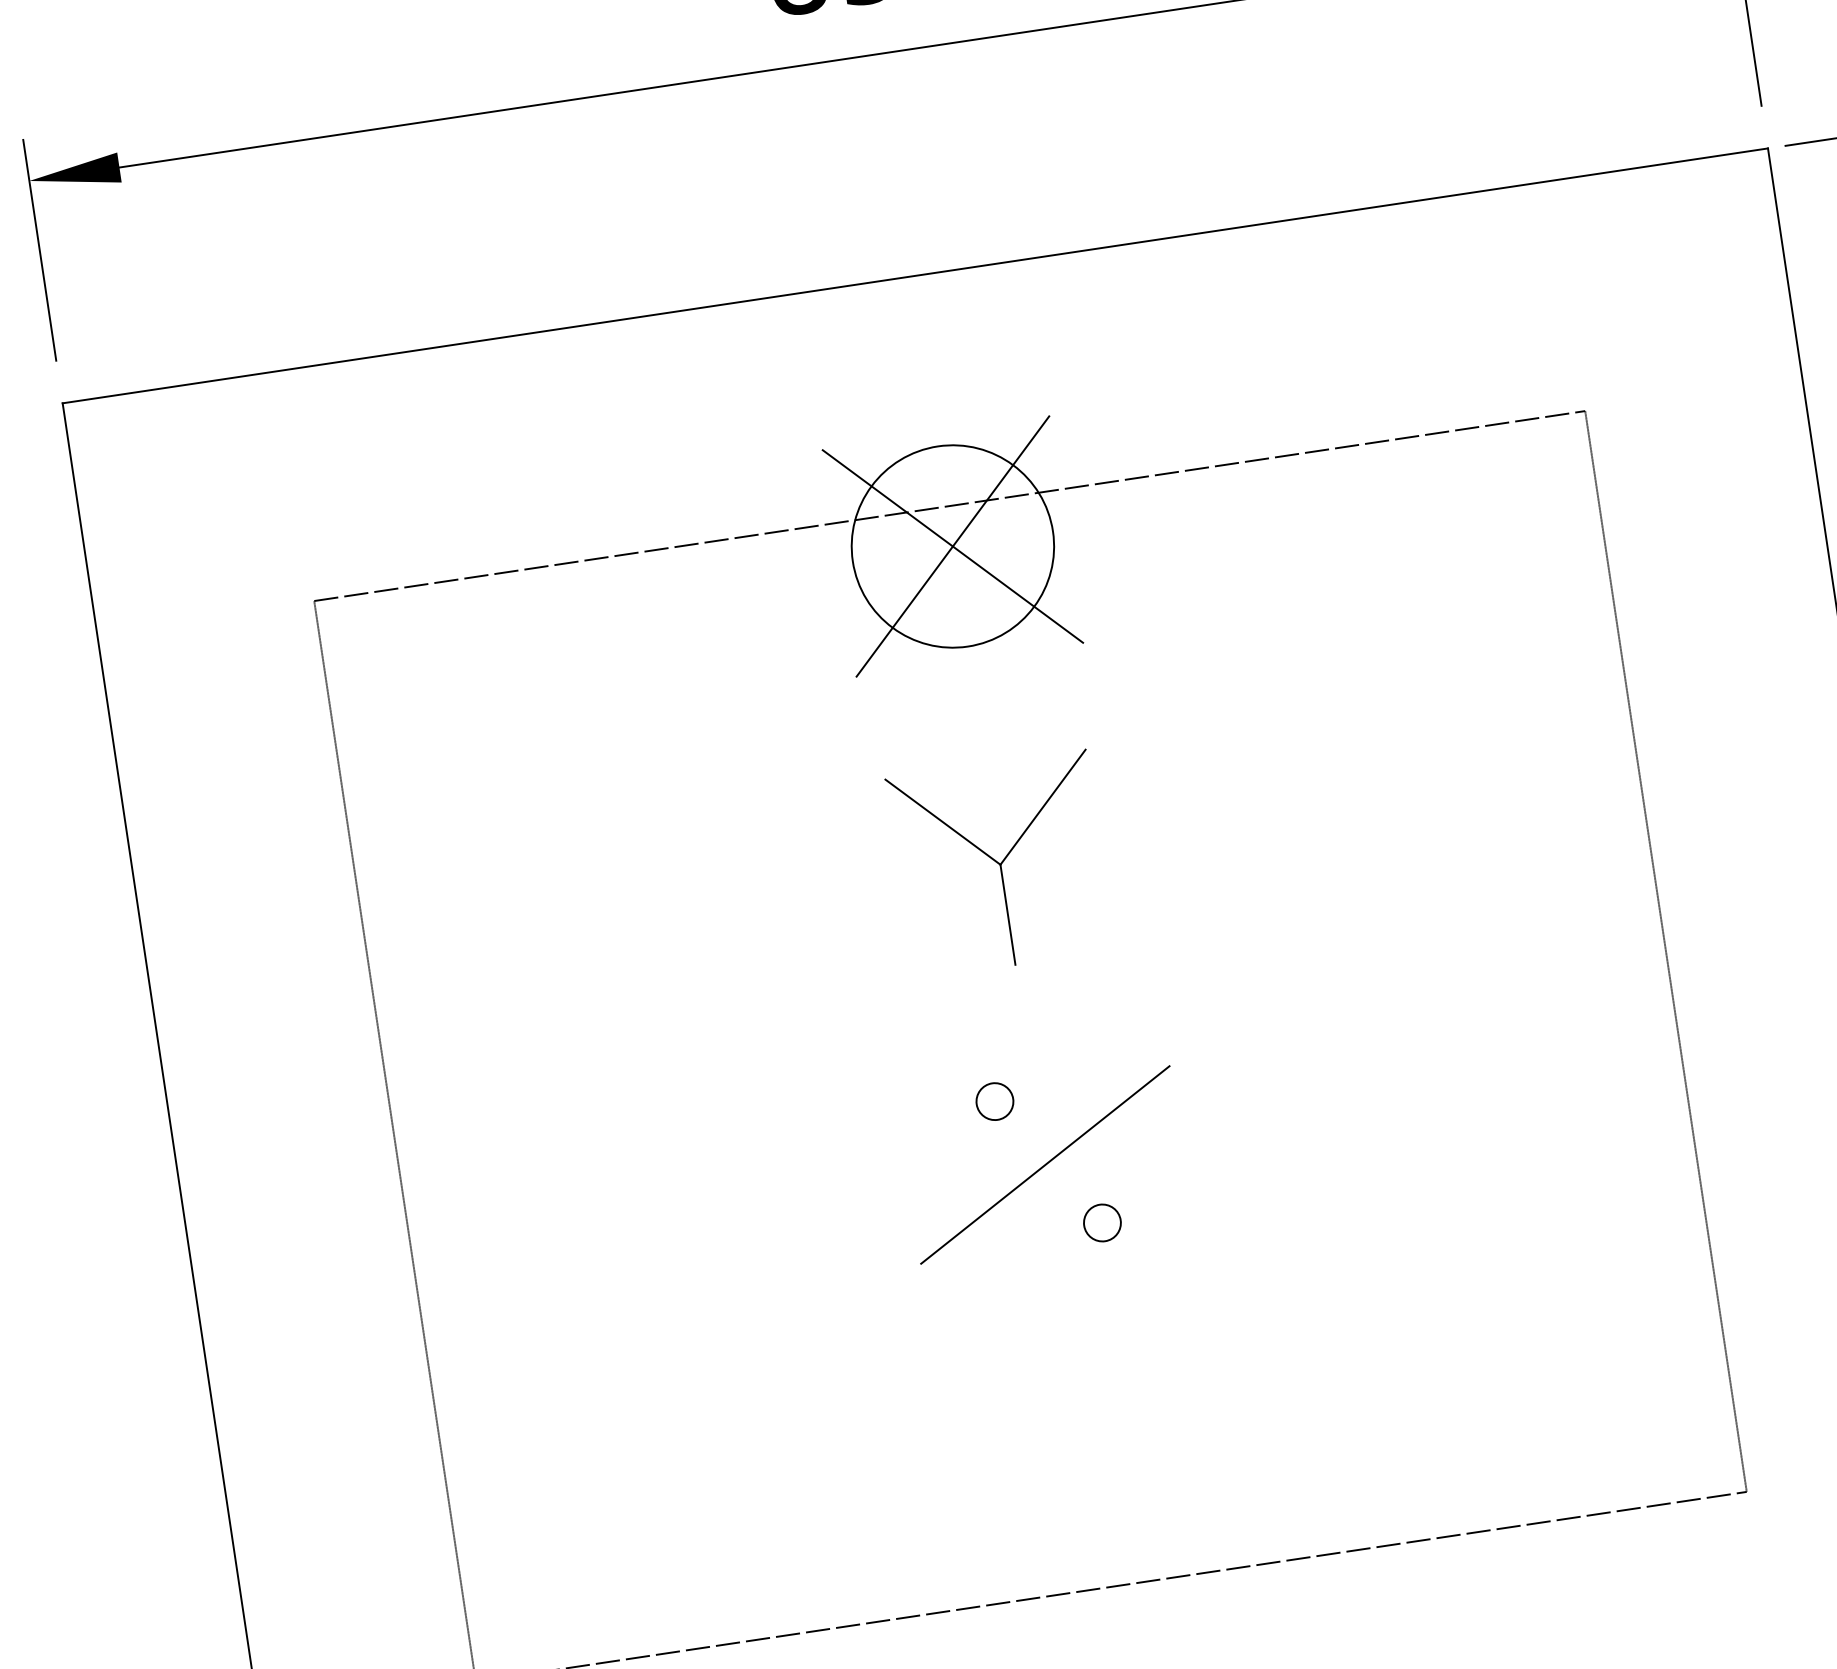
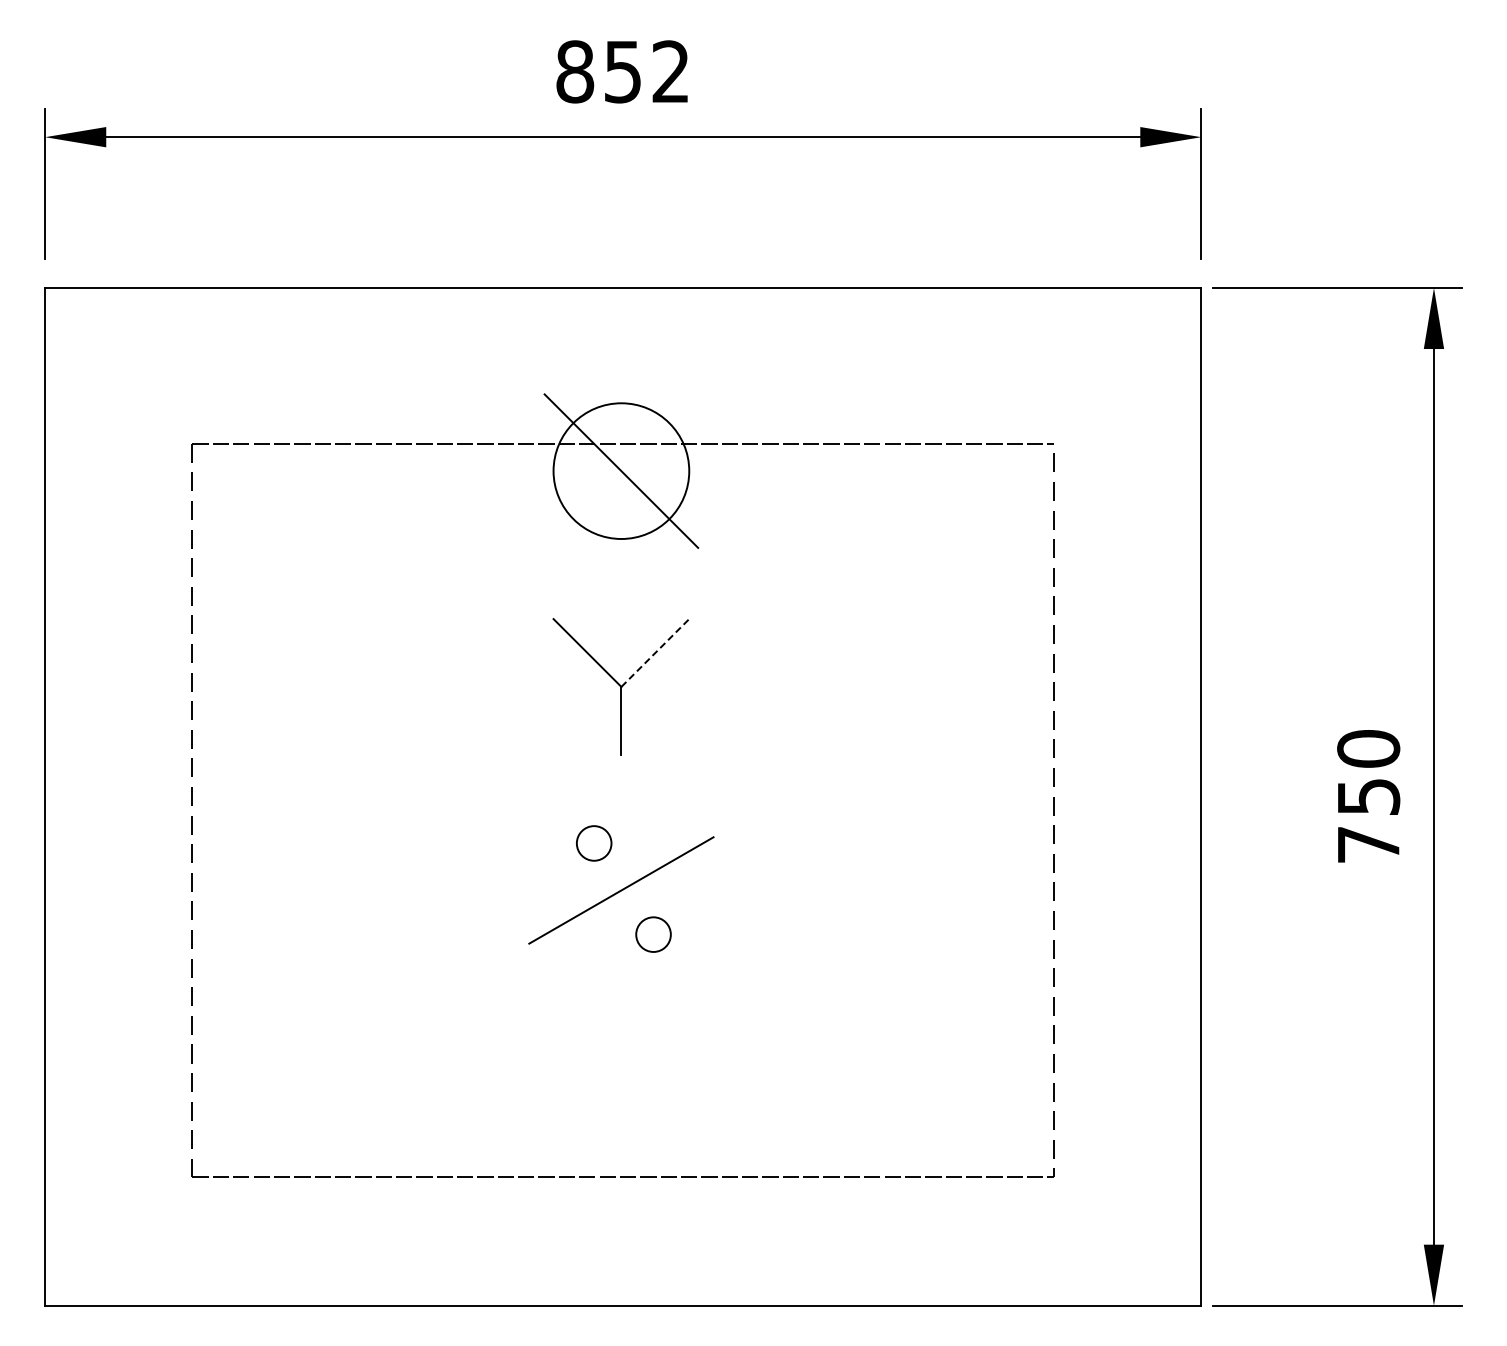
line: (952, 545) -> (621, 470), removed
line: (1043, 806) -> (655, 652), solid -> dashed
circle: (995, 1101) -> (594, 843), size x1.4
circle: (1102, 1222) -> (653, 934), size x1.4

